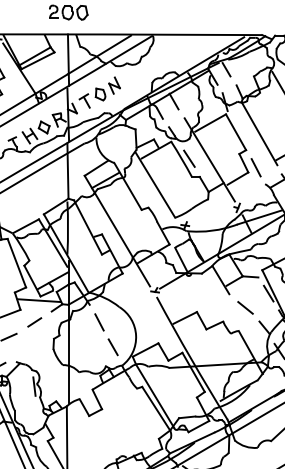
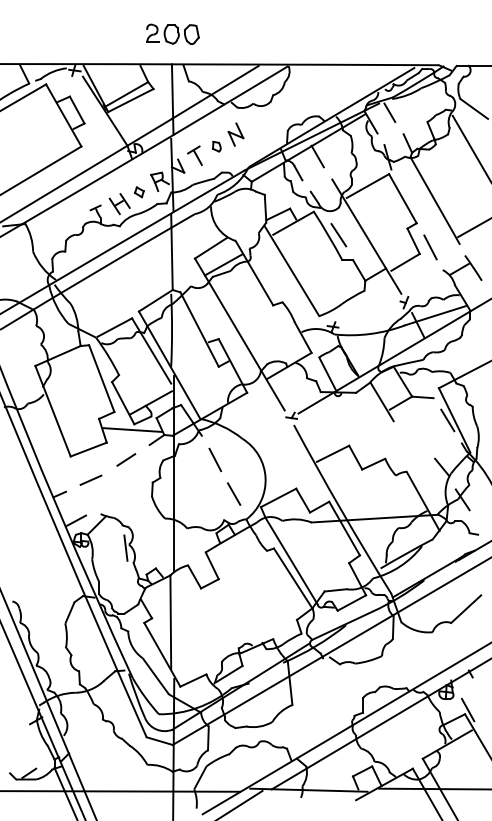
part: (100, 94) -> (216, 146), size x0.6
part: (44, 127) -> (139, 192), size x0.6
line: (245, 307) -> (415, 439), removed

